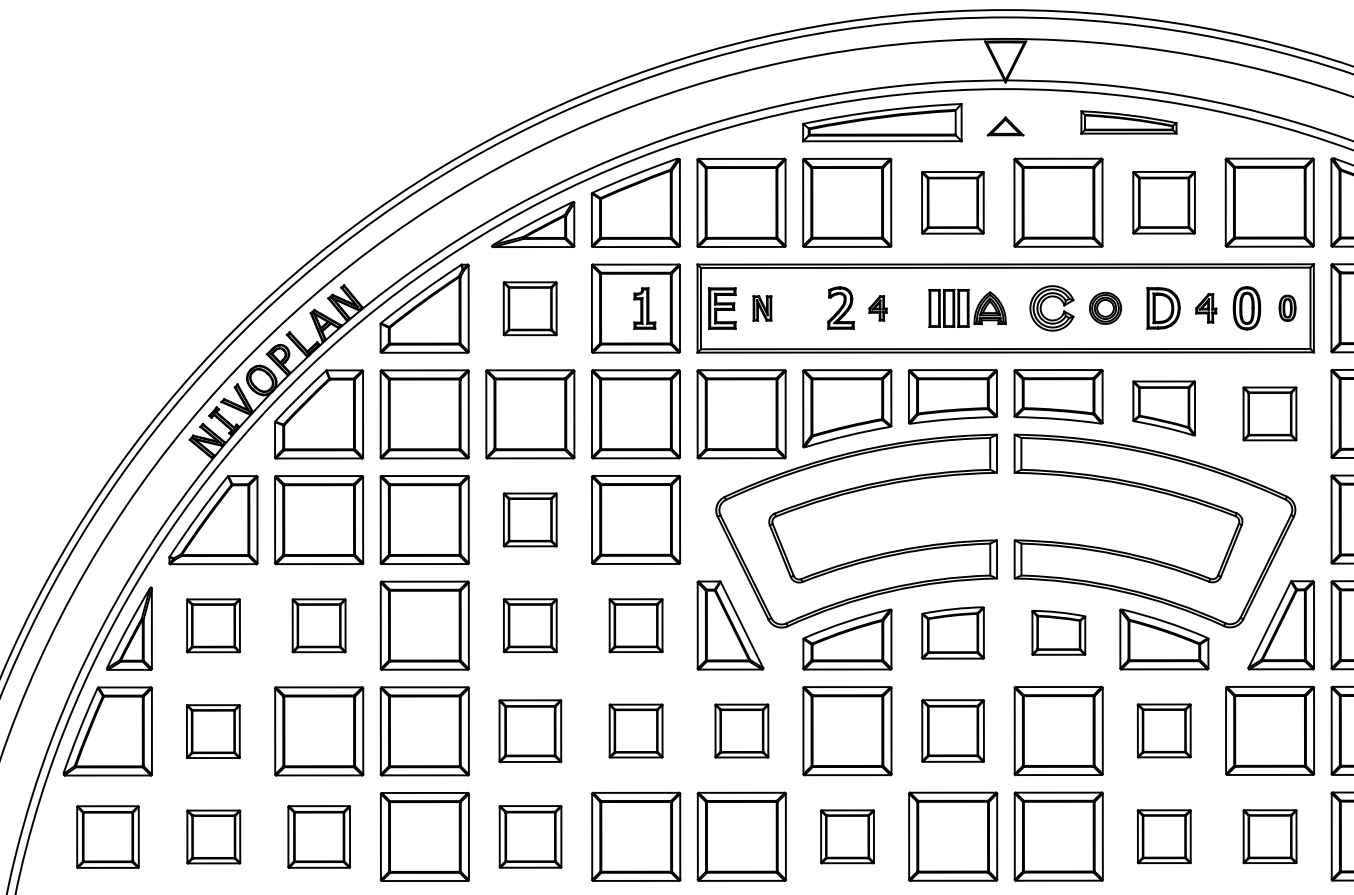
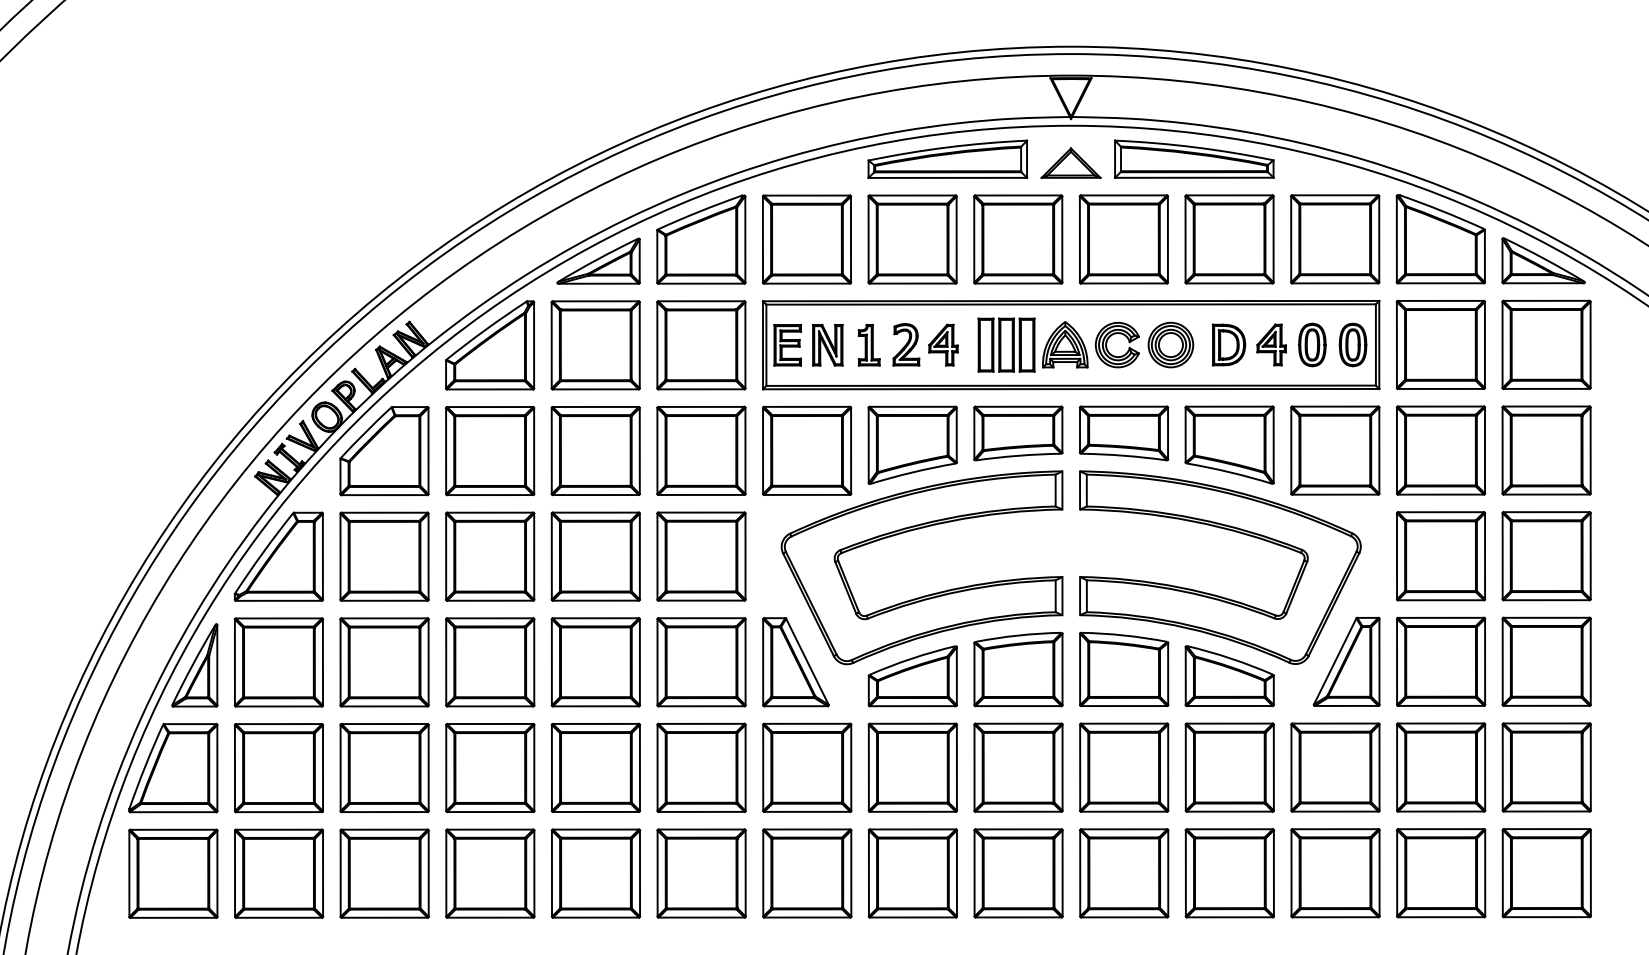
part: (1129, 121) -> (1194, 158), size x1.67
part: (1005, 125) -> (1070, 162), size x1.67
part: (953, 202) -> (1018, 239), size x1.43
part: (1164, 202) -> (1229, 239), size x1.43
part: (644, 307) -> (868, 344), moved
part: (762, 307) -> (827, 344), size x1.67
part: (878, 307) -> (943, 344), size x1.67
part: (967, 307) -> (1032, 344), size x1.43
part: (1105, 307) -> (1170, 344), size x1.43
part: (1206, 307) -> (1271, 344), size x1.43
part: (1287, 307) -> (1352, 344), size x1.67
part: (530, 308) -> (595, 345), size x1.67
part: (1164, 407) -> (1229, 444), size x1.43
part: (1270, 413) -> (1335, 450), size x1.67
part: (530, 519) -> (595, 556), size x1.67
part: (213, 625) -> (278, 662), size x1.67
part: (319, 625) -> (384, 662), size x1.67
part: (530, 625) -> (595, 662), size x1.67
part: (636, 625) -> (701, 662), size x1.67
part: (953, 632) -> (1018, 669), size x1.43
part: (1059, 632) -> (1124, 669), size x1.67
part: (530, 730) -> (595, 767), size x1.43
part: (636, 730) -> (701, 767), size x1.67
part: (742, 730) -> (807, 767), size x1.67
part: (953, 730) -> (1018, 767), size x1.43
part: (1164, 730) -> (1229, 767), size x1.67
part: (213, 731) -> (278, 768), size x1.67
part: (108, 836) -> (173, 873), size x1.43
part: (214, 836) -> (279, 873), size x1.67
part: (319, 836) -> (384, 873), size x1.43
part: (530, 836) -> (595, 873), size x1.43
part: (847, 836) -> (912, 873), size x1.67
part: (1164, 836) -> (1229, 873), size x1.67
part: (1270, 836) -> (1335, 873), size x1.67

